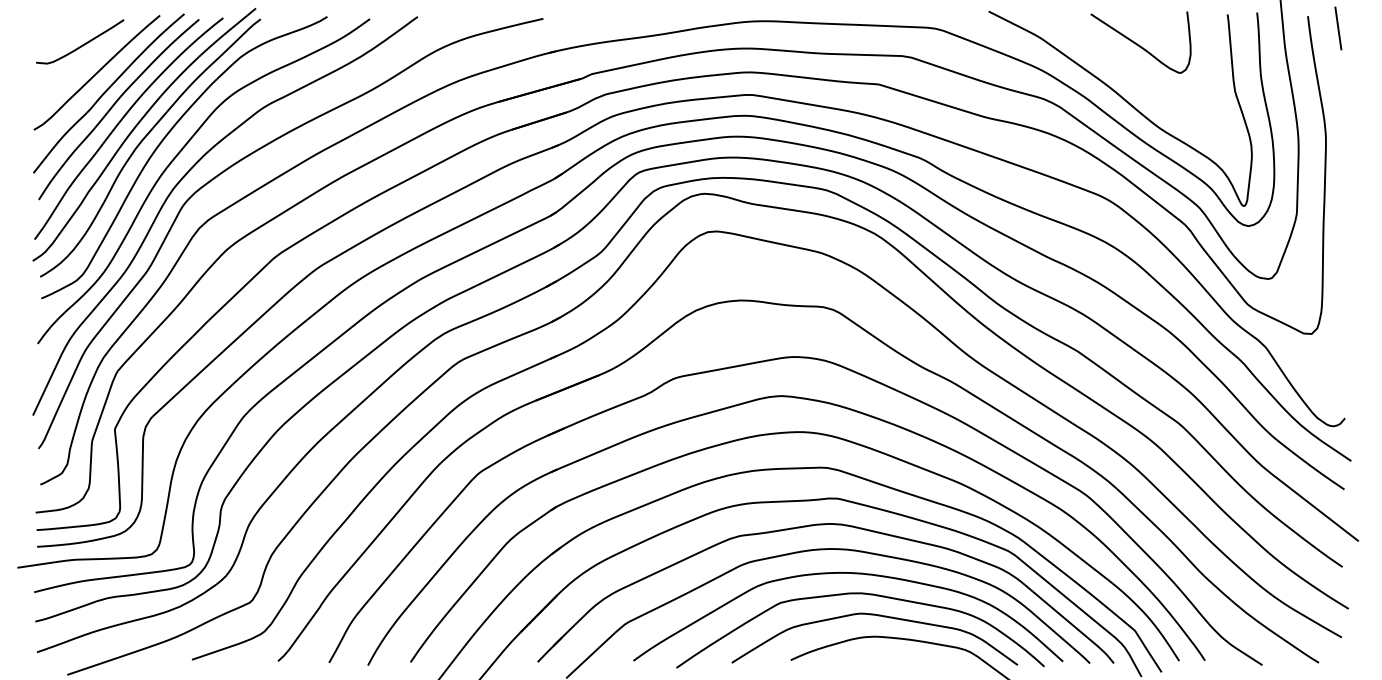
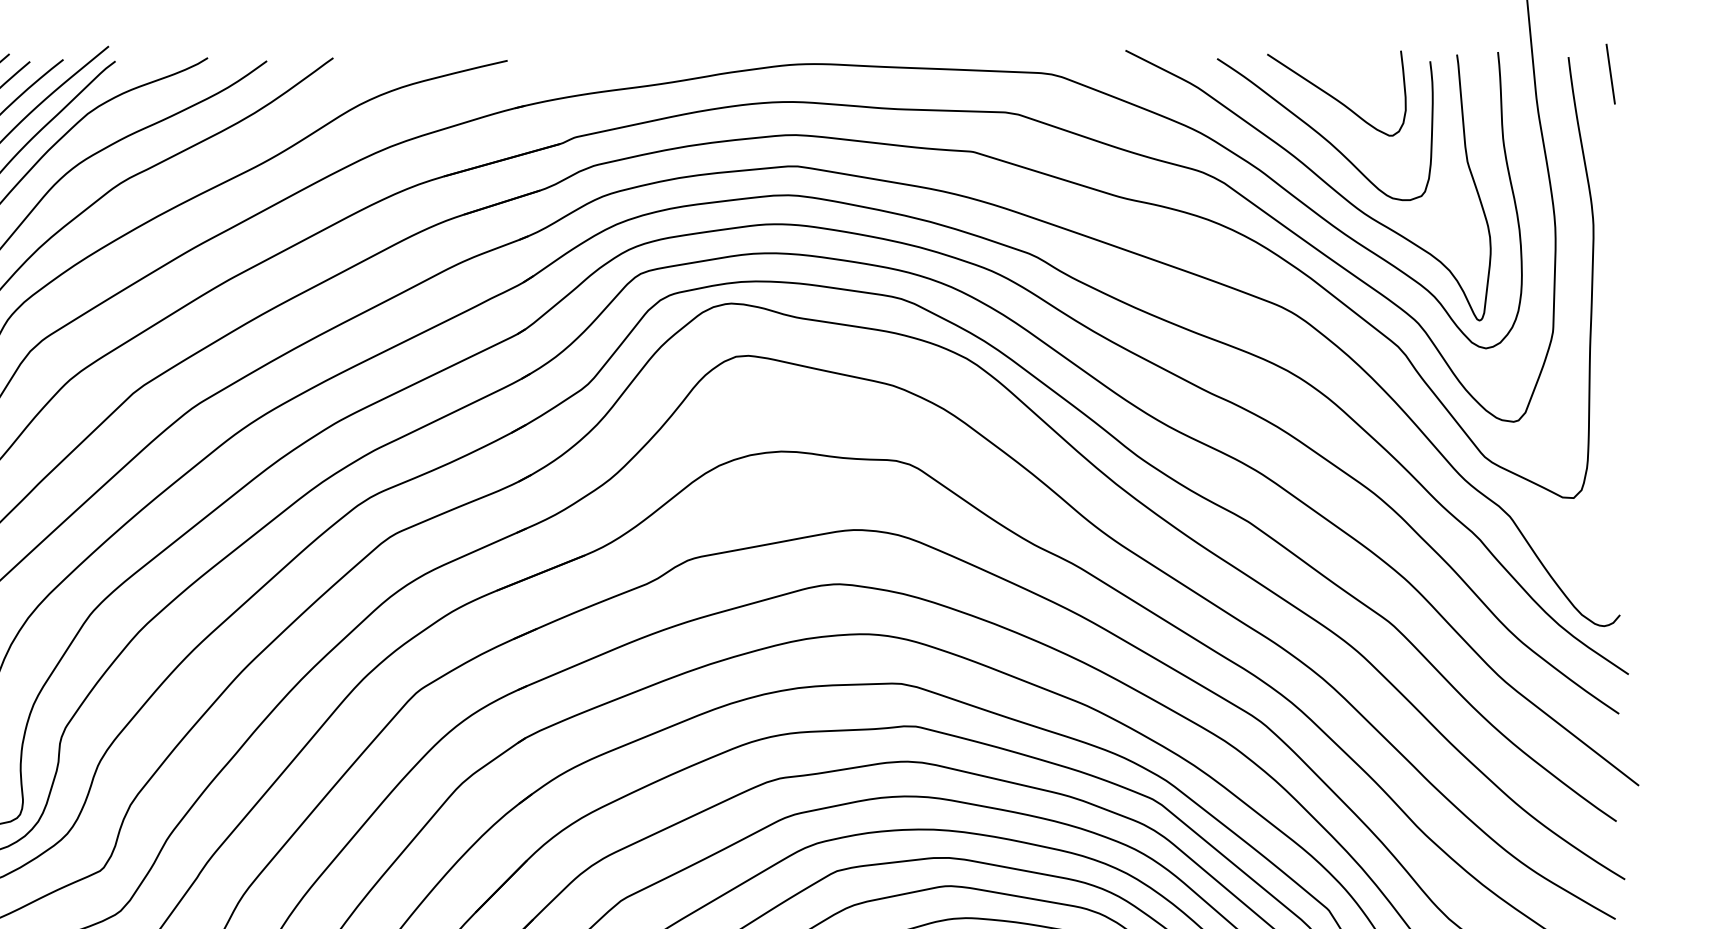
curve: (1129, 71) -> (1320, 133), added

